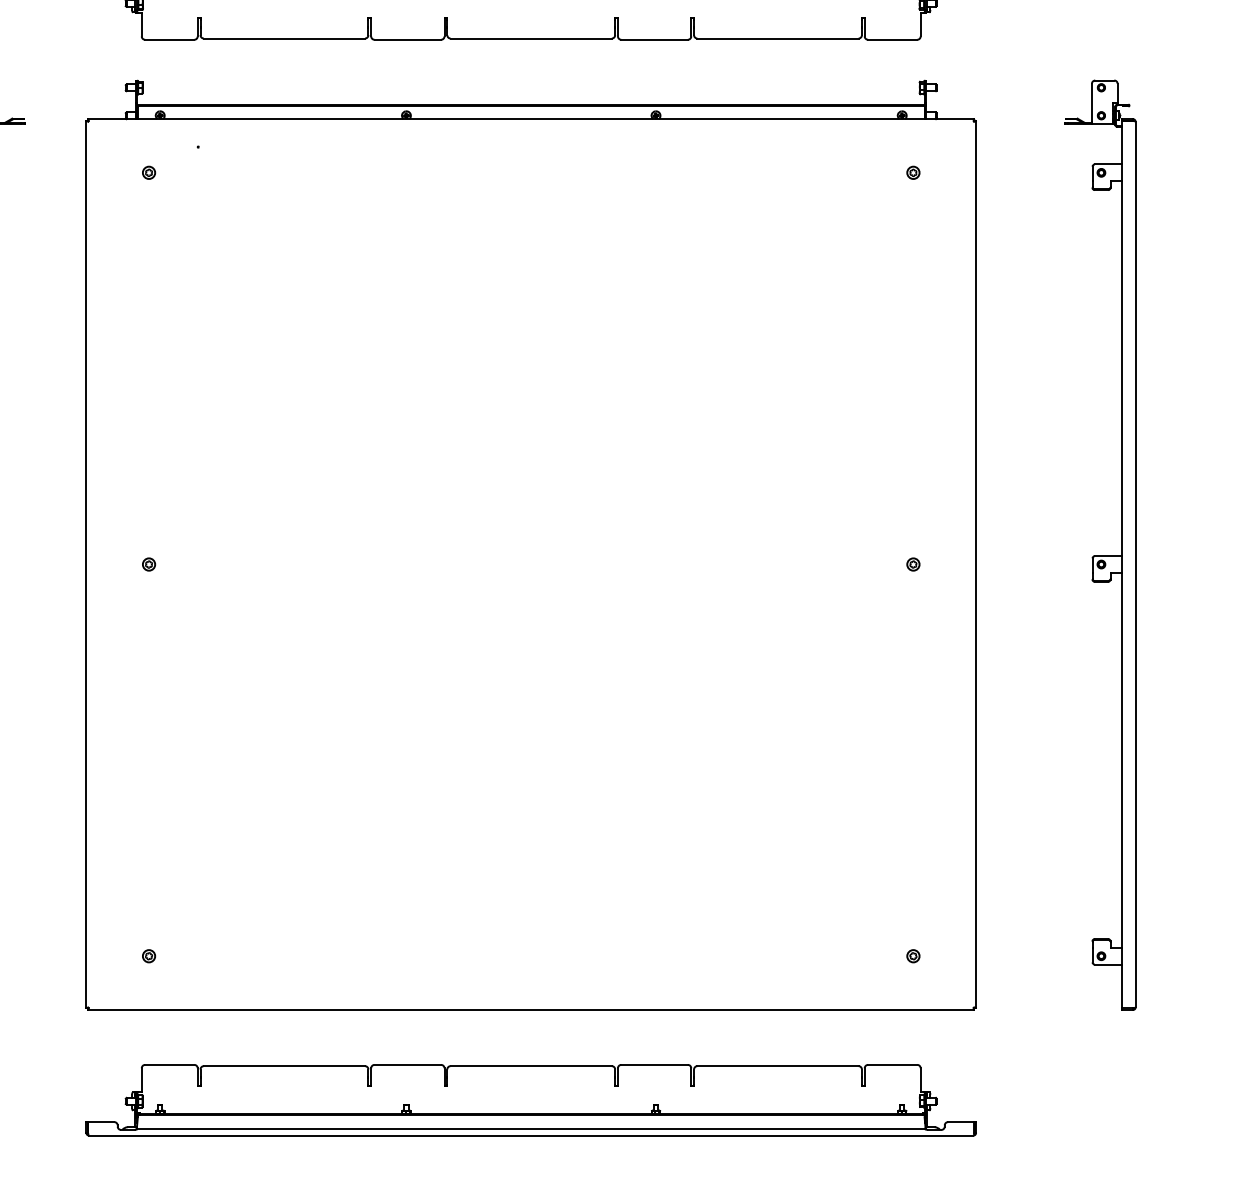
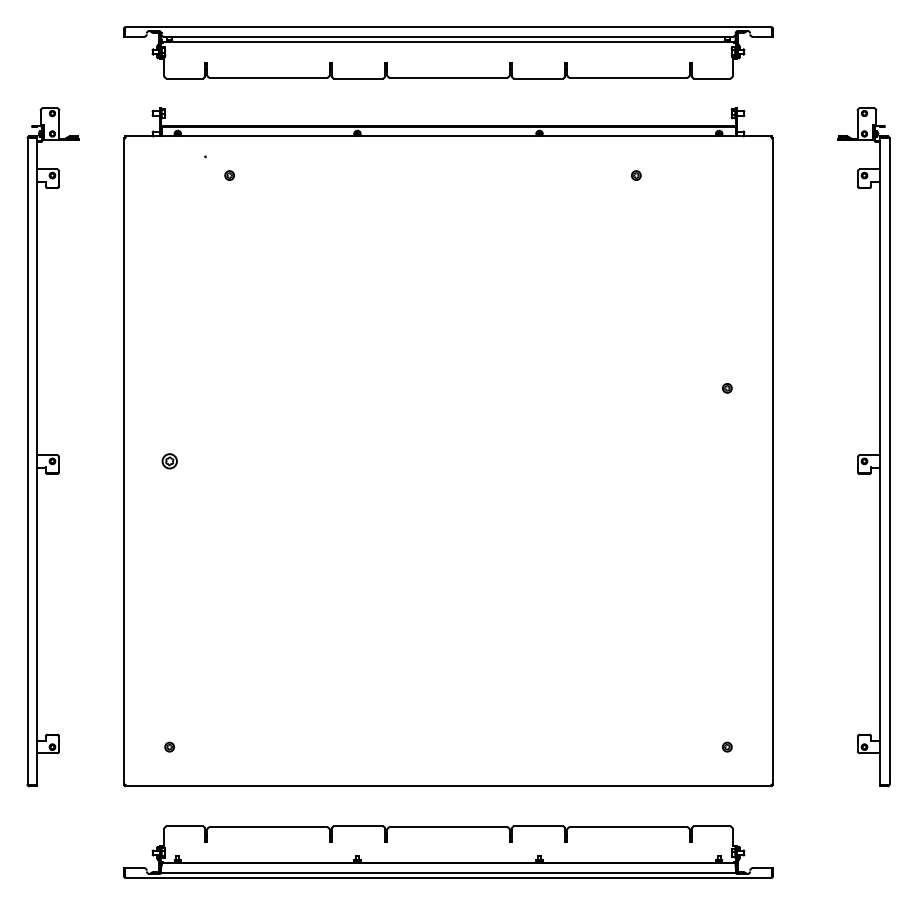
part: (148, 172) -> (229, 175), moved
part: (913, 172) -> (636, 175), moved
part: (148, 564) -> (169, 461), size x1.6
part: (913, 564) -> (727, 388), moved

